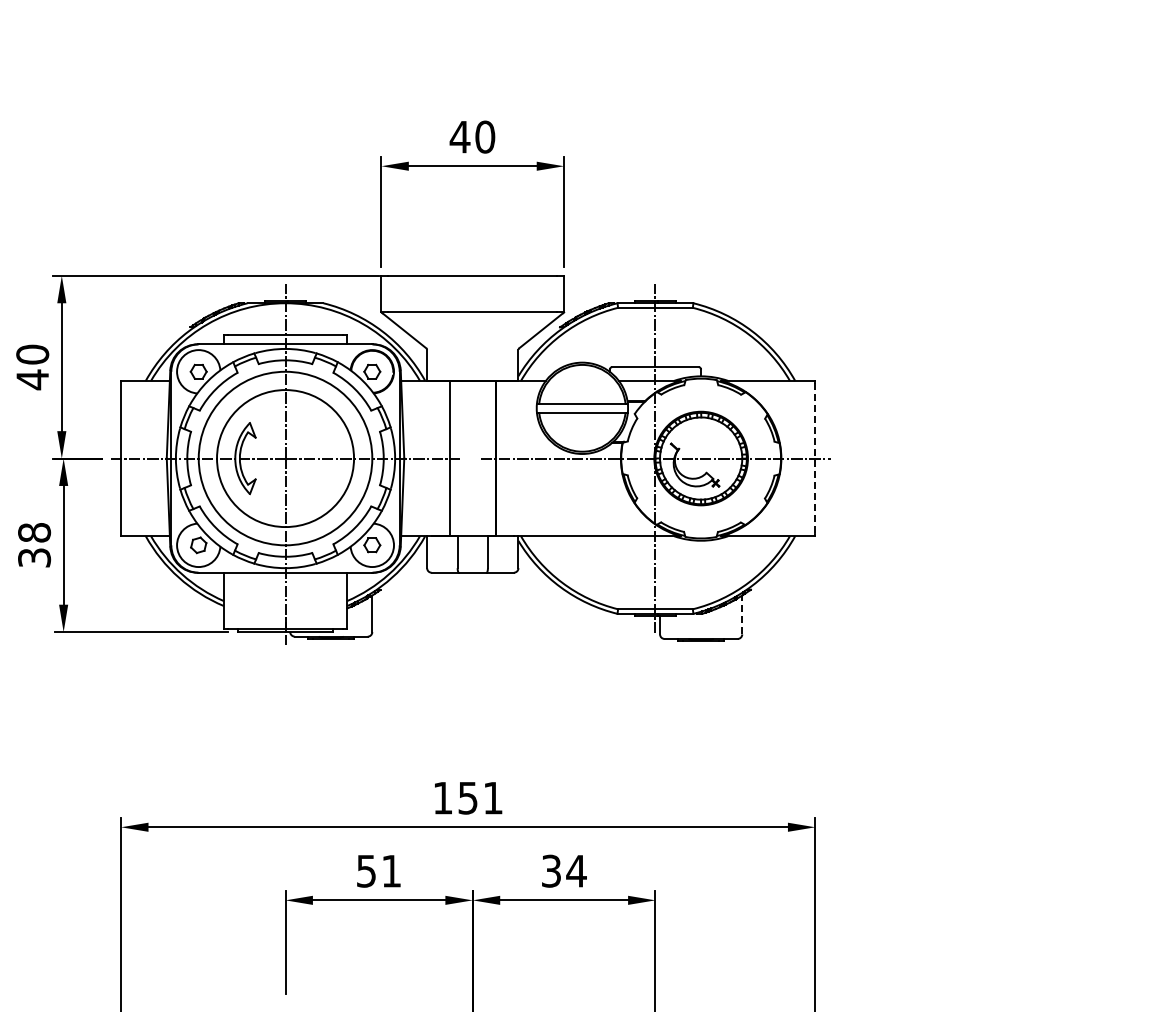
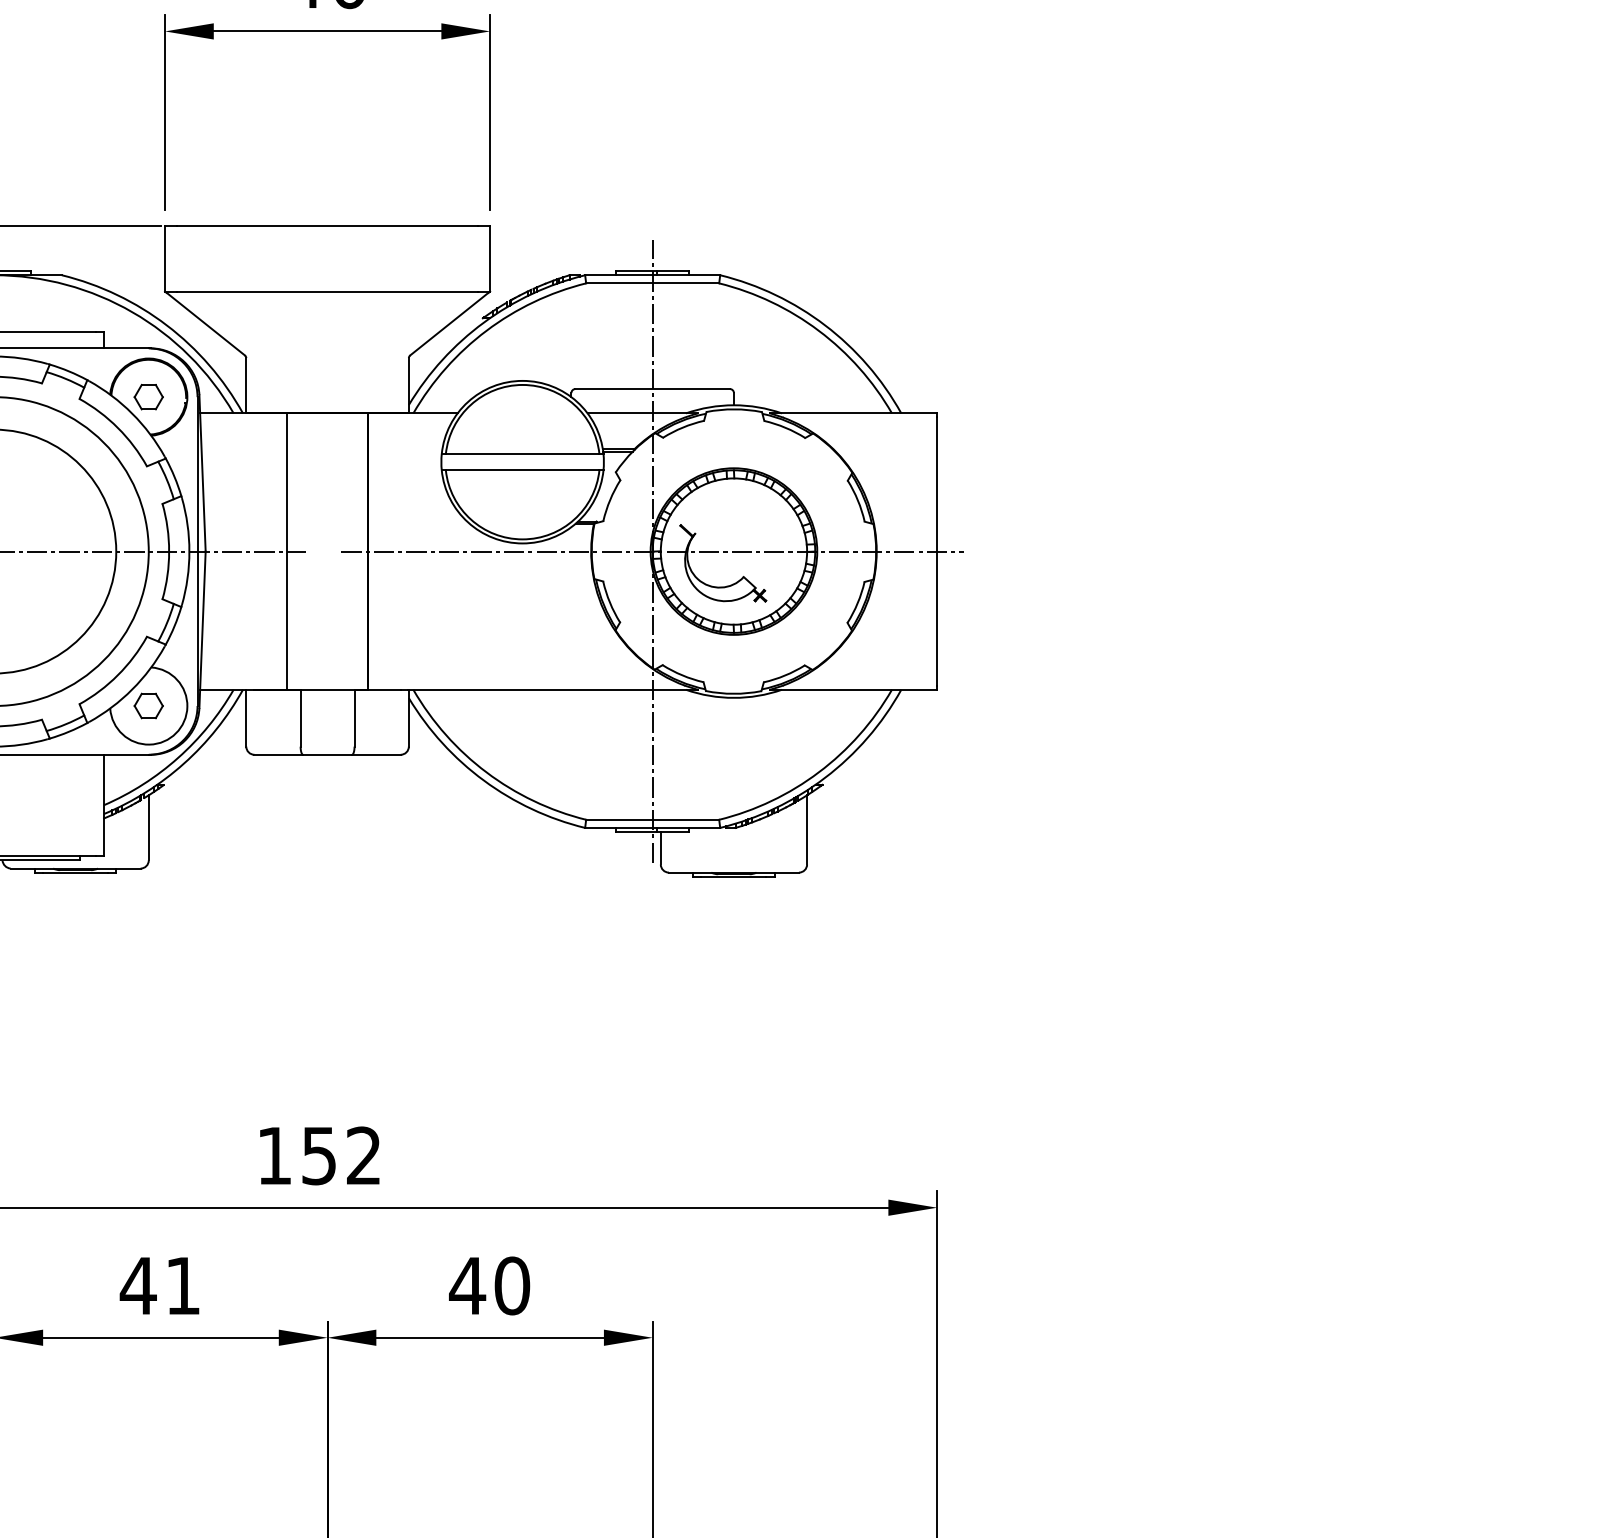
line: (815, 459) -> (937, 553), dashed -> solid
line: (742, 614) -> (807, 829), dashed -> solid
text: (492, 797) -> (362, 1154), 151 -> 152
text: (563, 870) -> (488, 1284), 34 -> 40
text: (366, 871) -> (138, 1286), 51 -> 41

